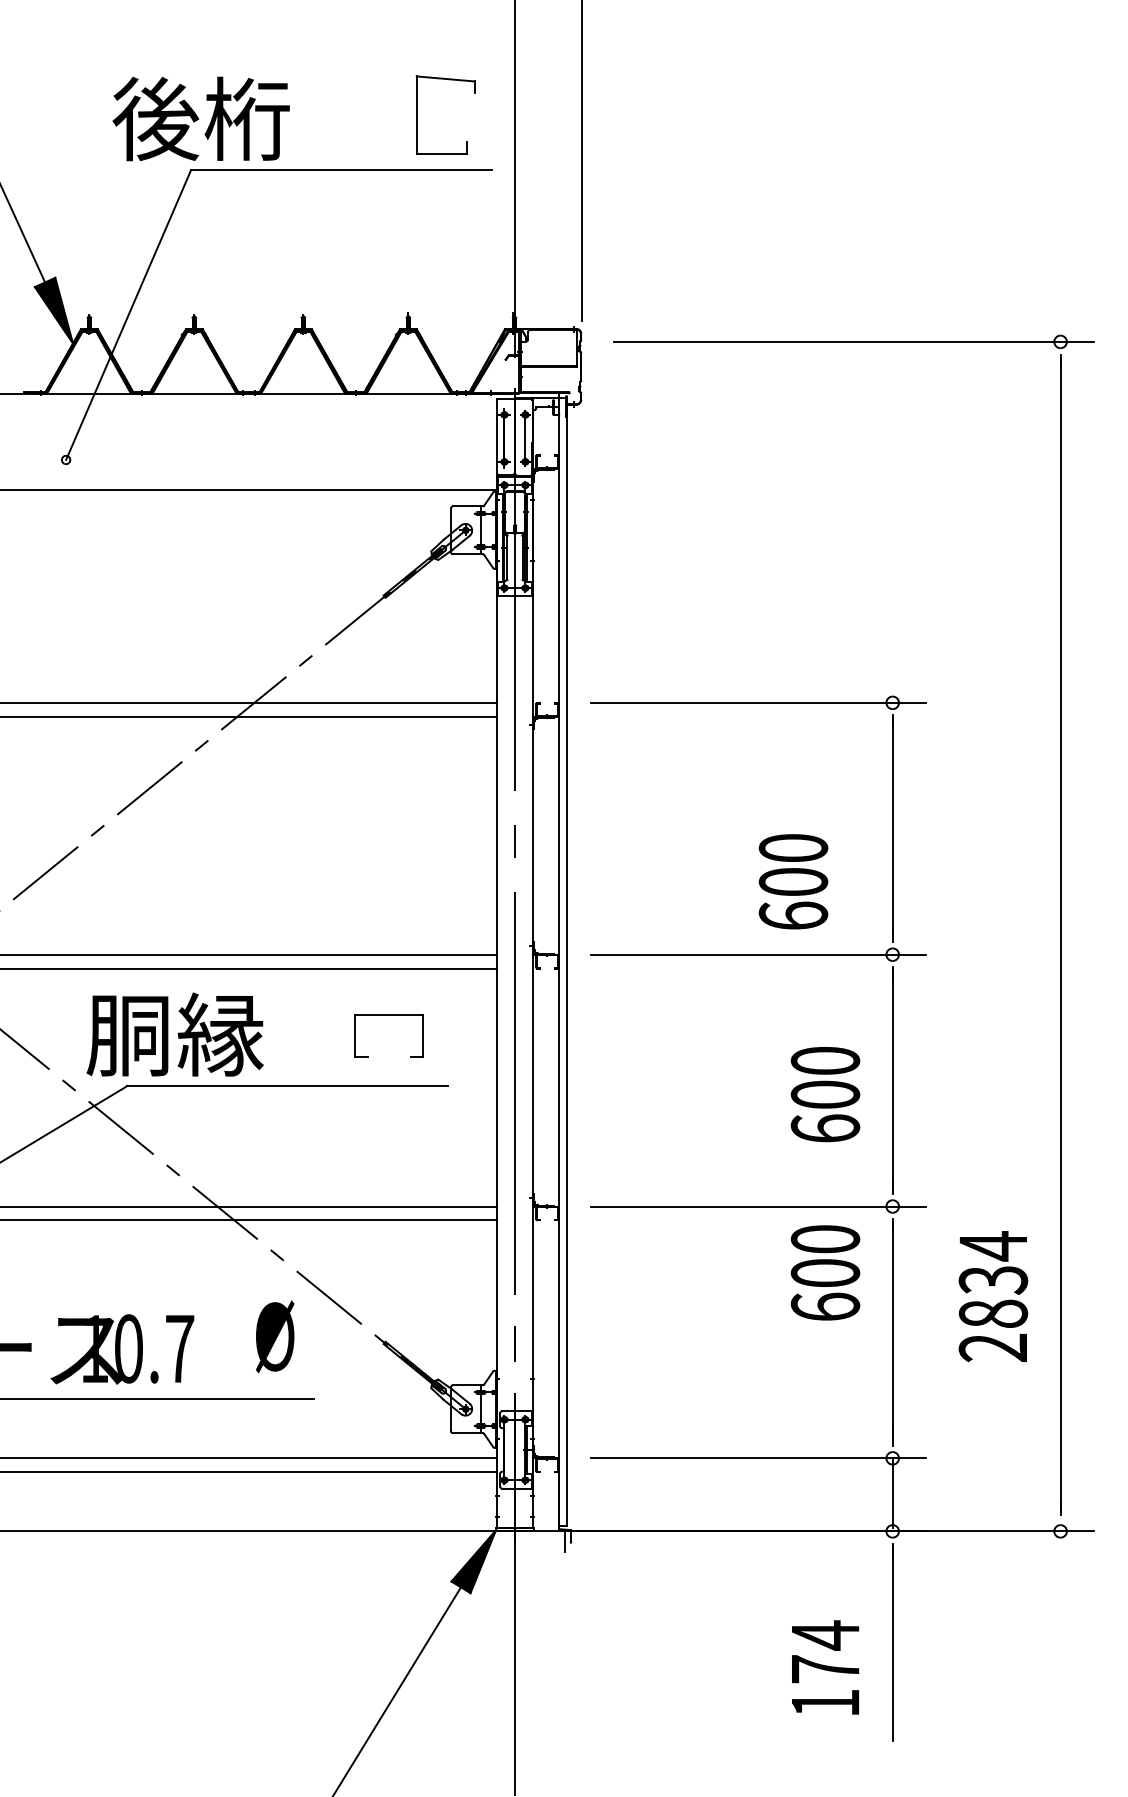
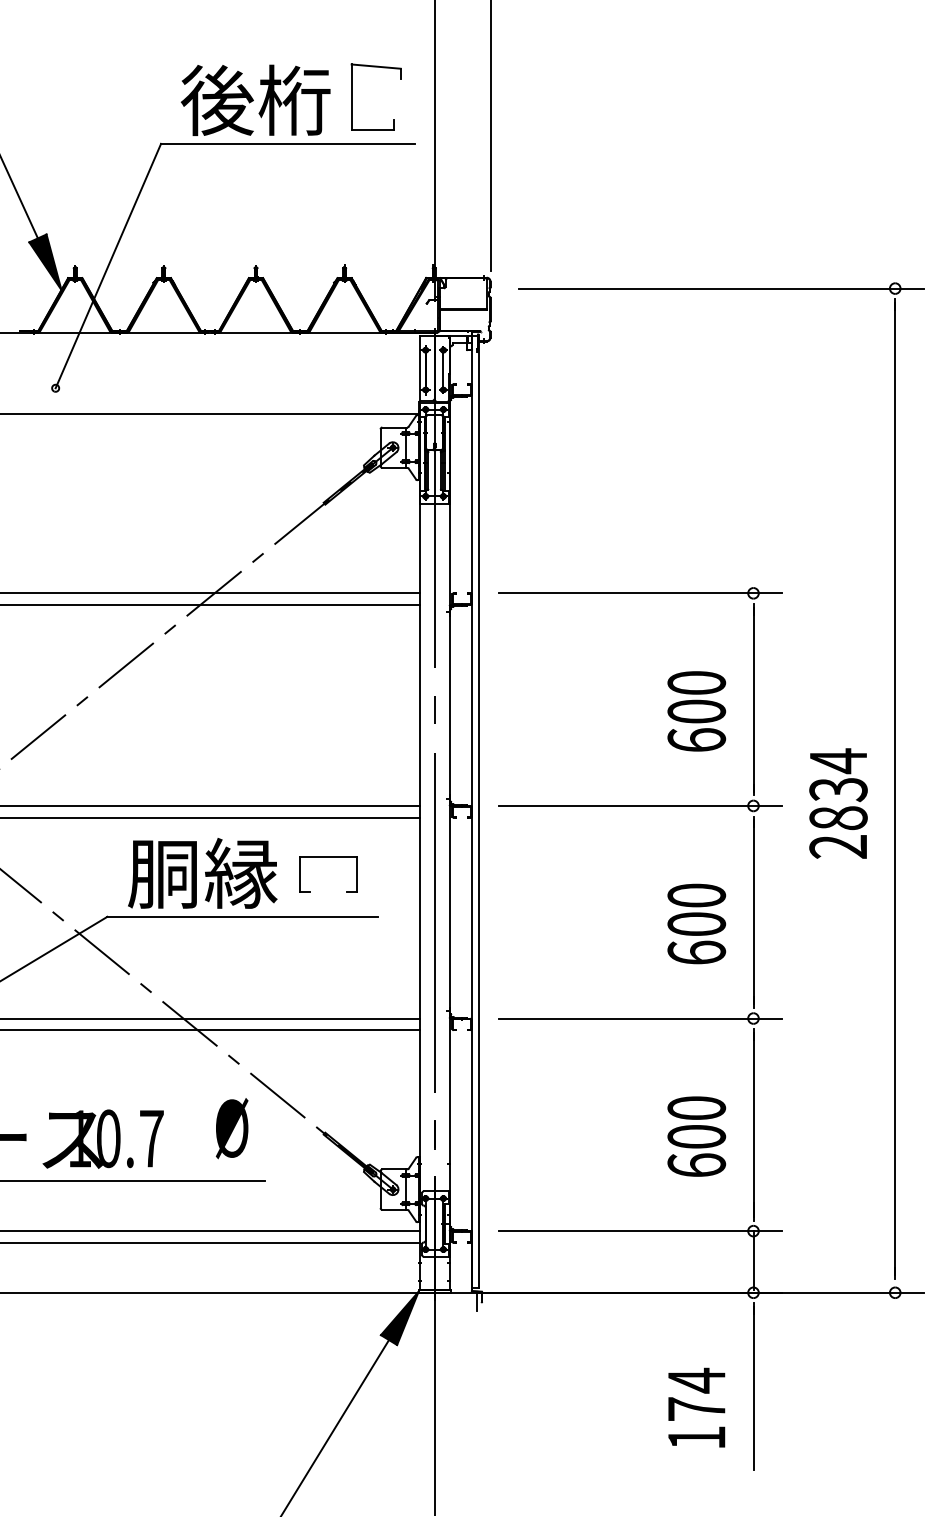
text: (200, 117) -> (255, 99), moved
text: (793, 881) -> (696, 711), moved
text: (174, 1034) -> (202, 873), moved
text: (825, 1272) -> (696, 1136), moved
text: (993, 1296) -> (838, 803), moved

